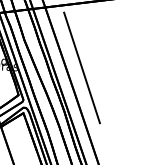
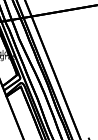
line: (81, 67) -> (57, 54), removed

